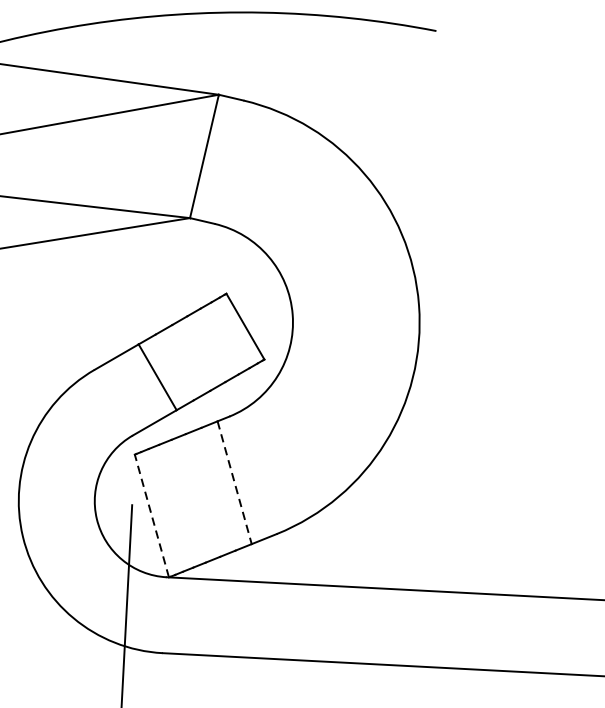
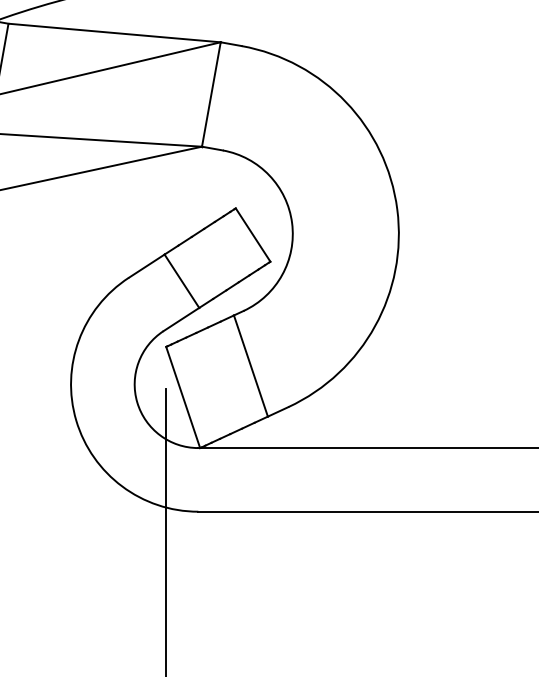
line: (235, 483) -> (251, 366), dashed -> solid
line: (152, 516) -> (183, 397), dashed -> solid

